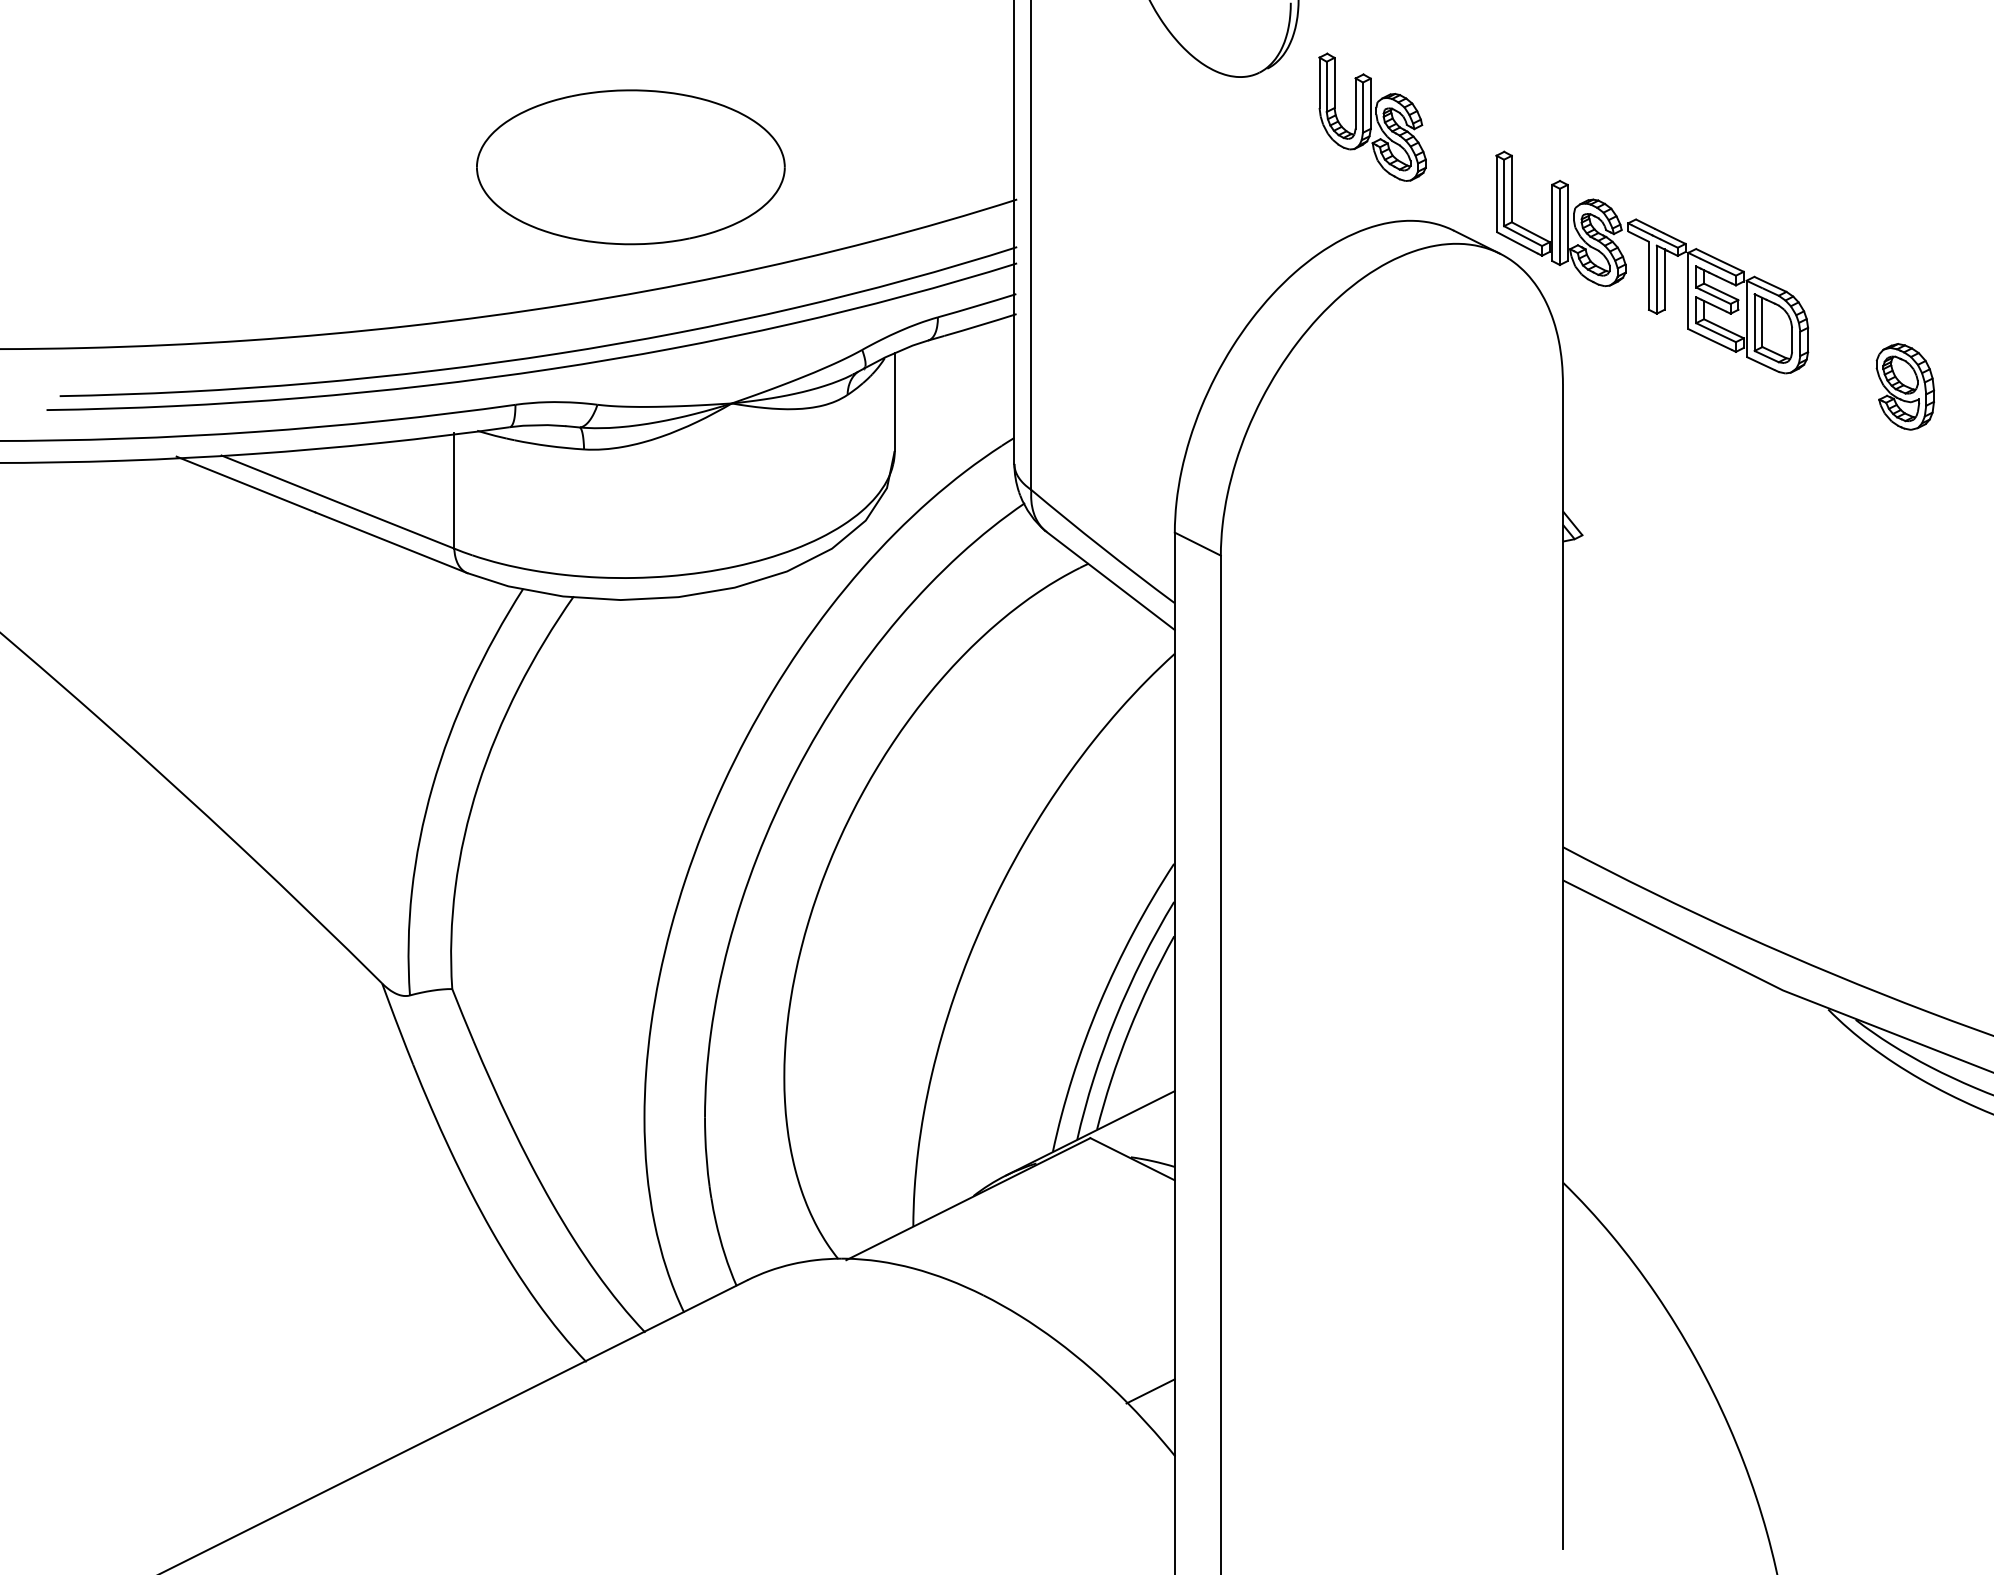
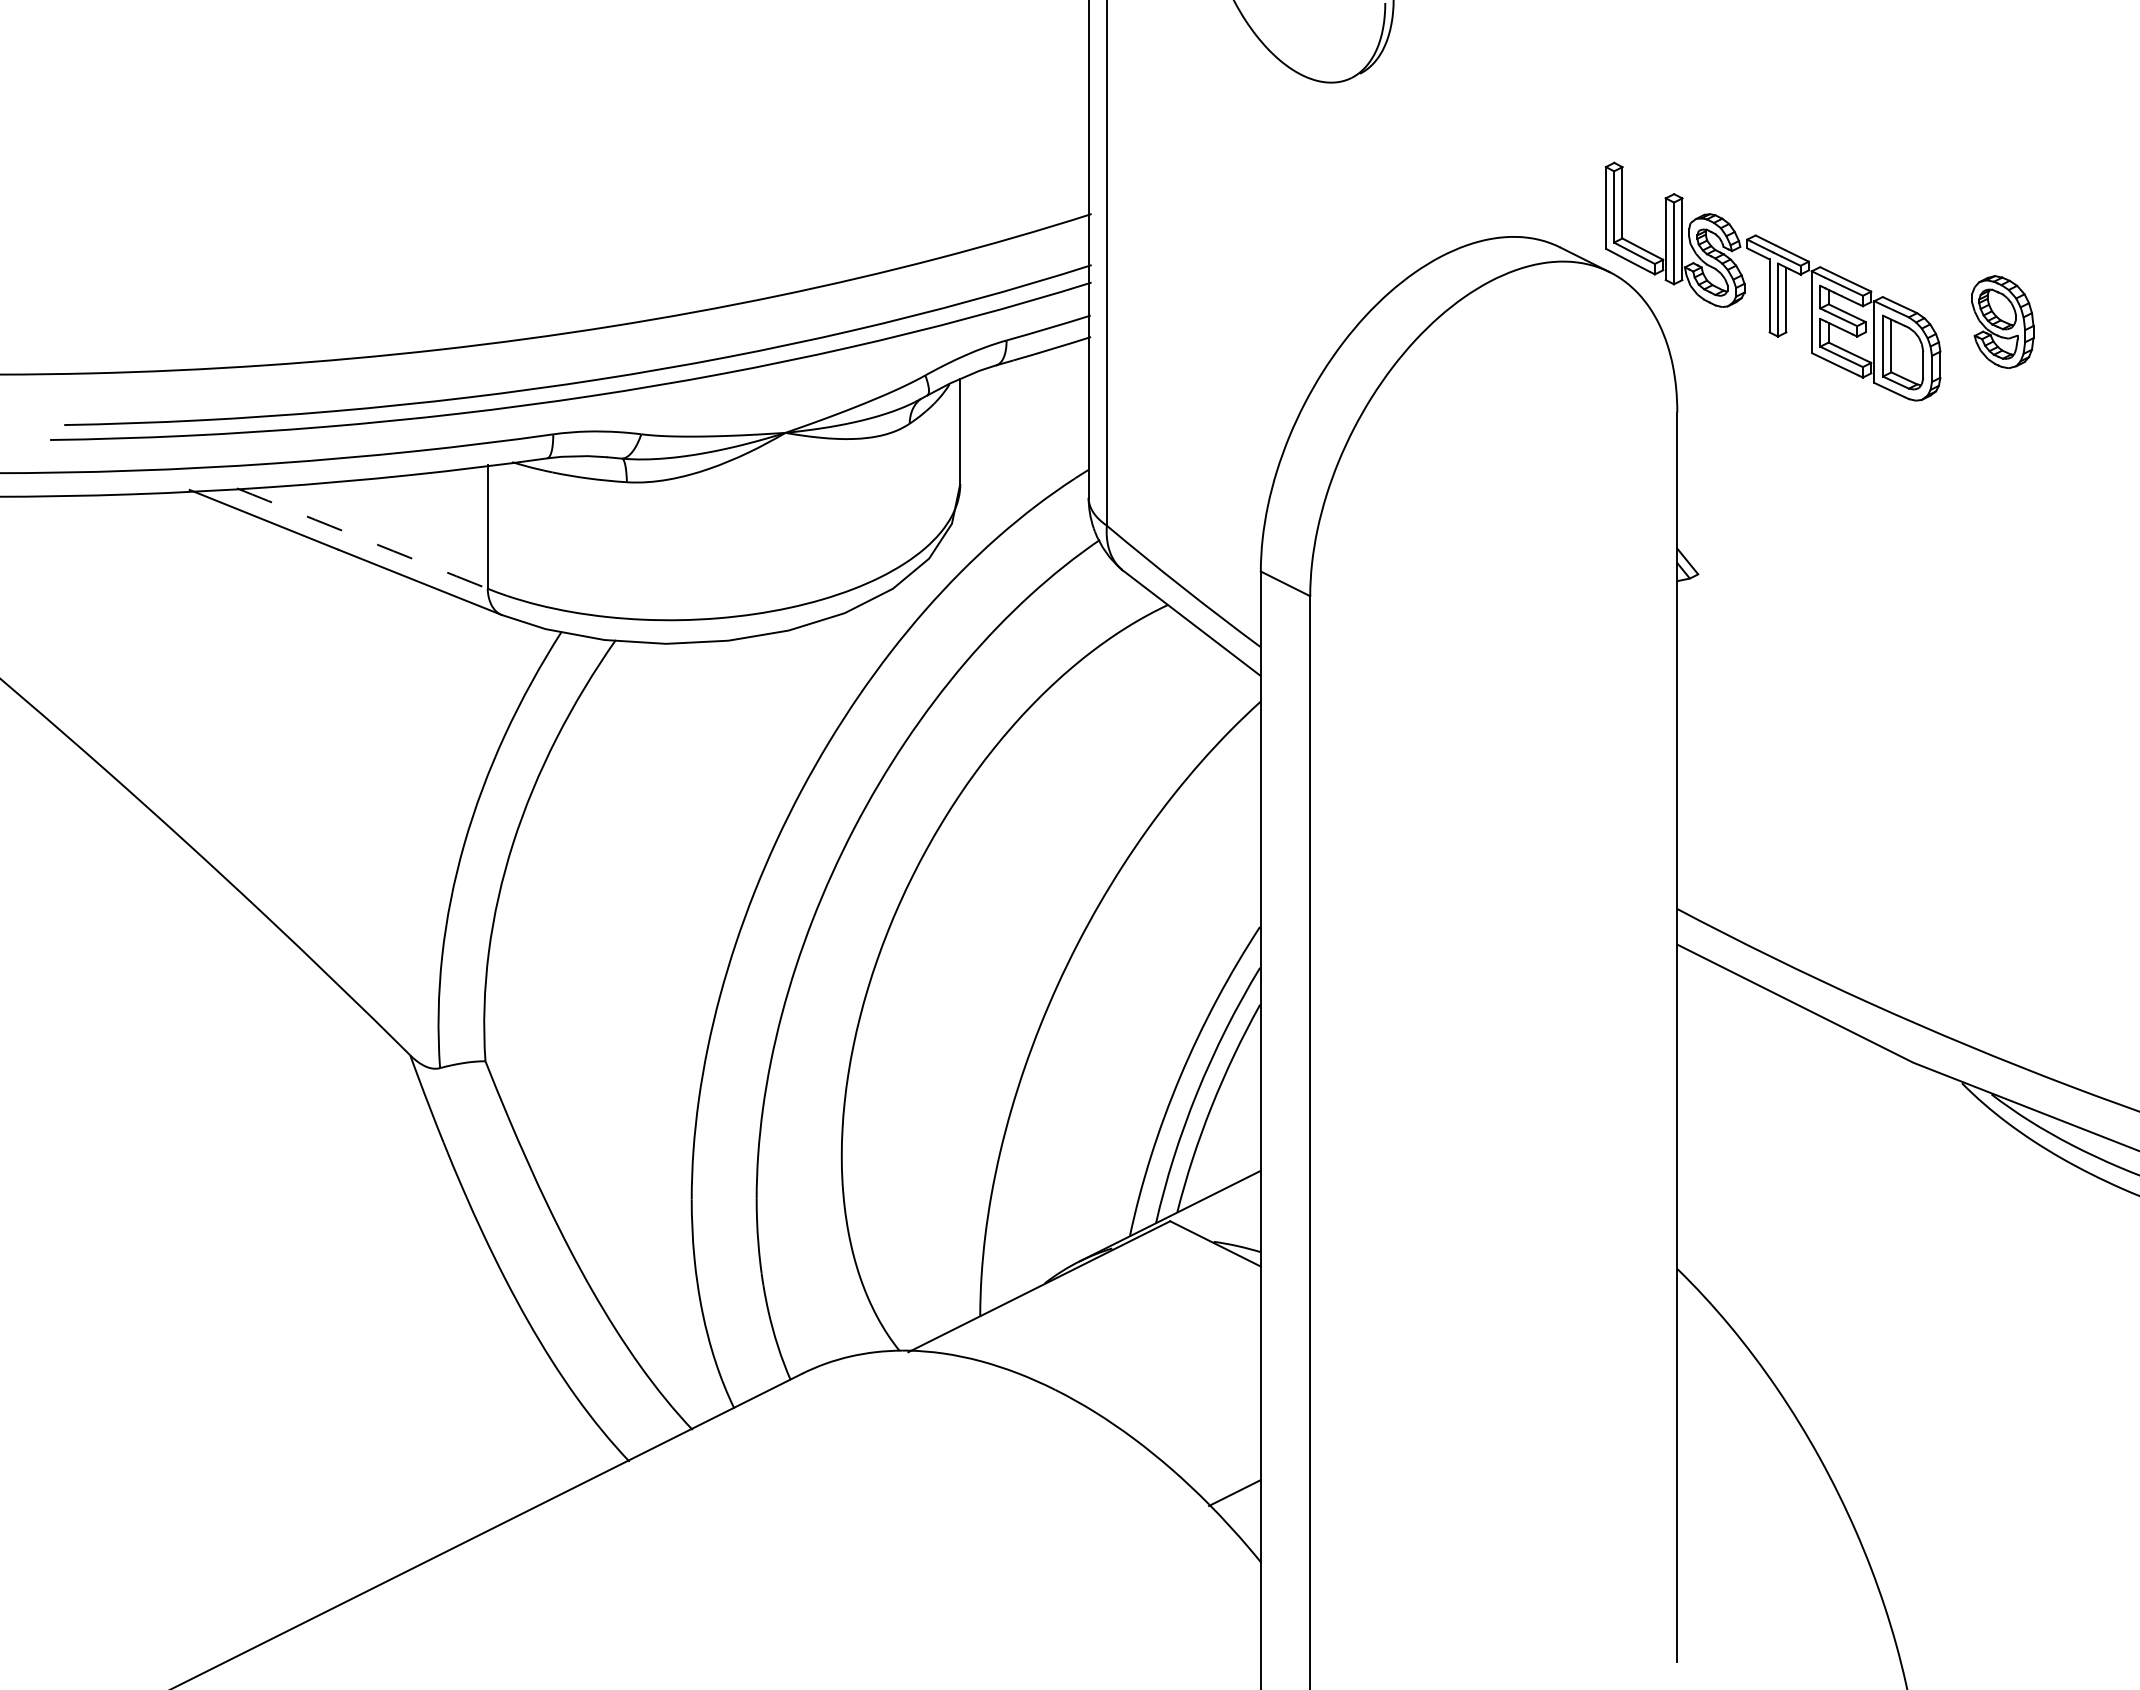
part: (1373, 116) -> (1473, 125), removed
part: (631, 167) -> (677, 179), removed
part: (1905, 386) -> (2002, 321), moved
arc: (337, 501) -> (362, 538), solid -> dashed

